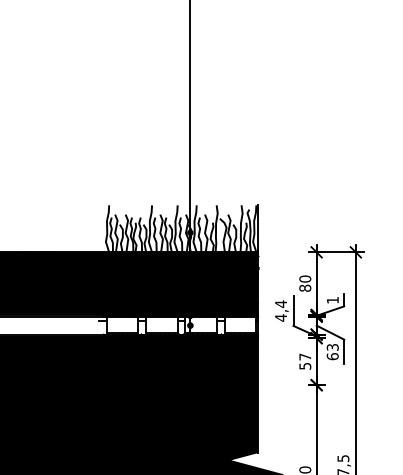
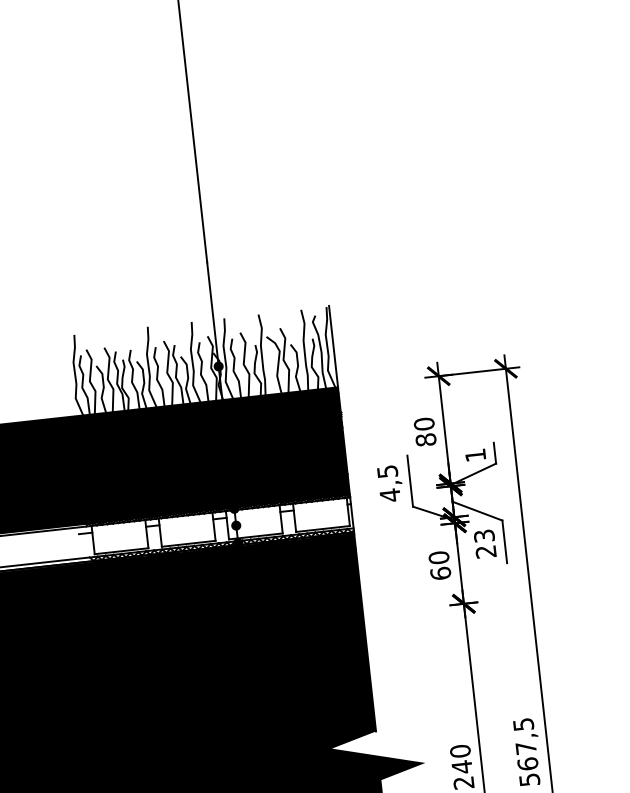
text: (281, 303) -> (388, 470), 4,4 -> 4,5
text: (332, 356) -> (485, 551), 63 -> 23
text: (305, 361) -> (440, 565), 57 -> 60

